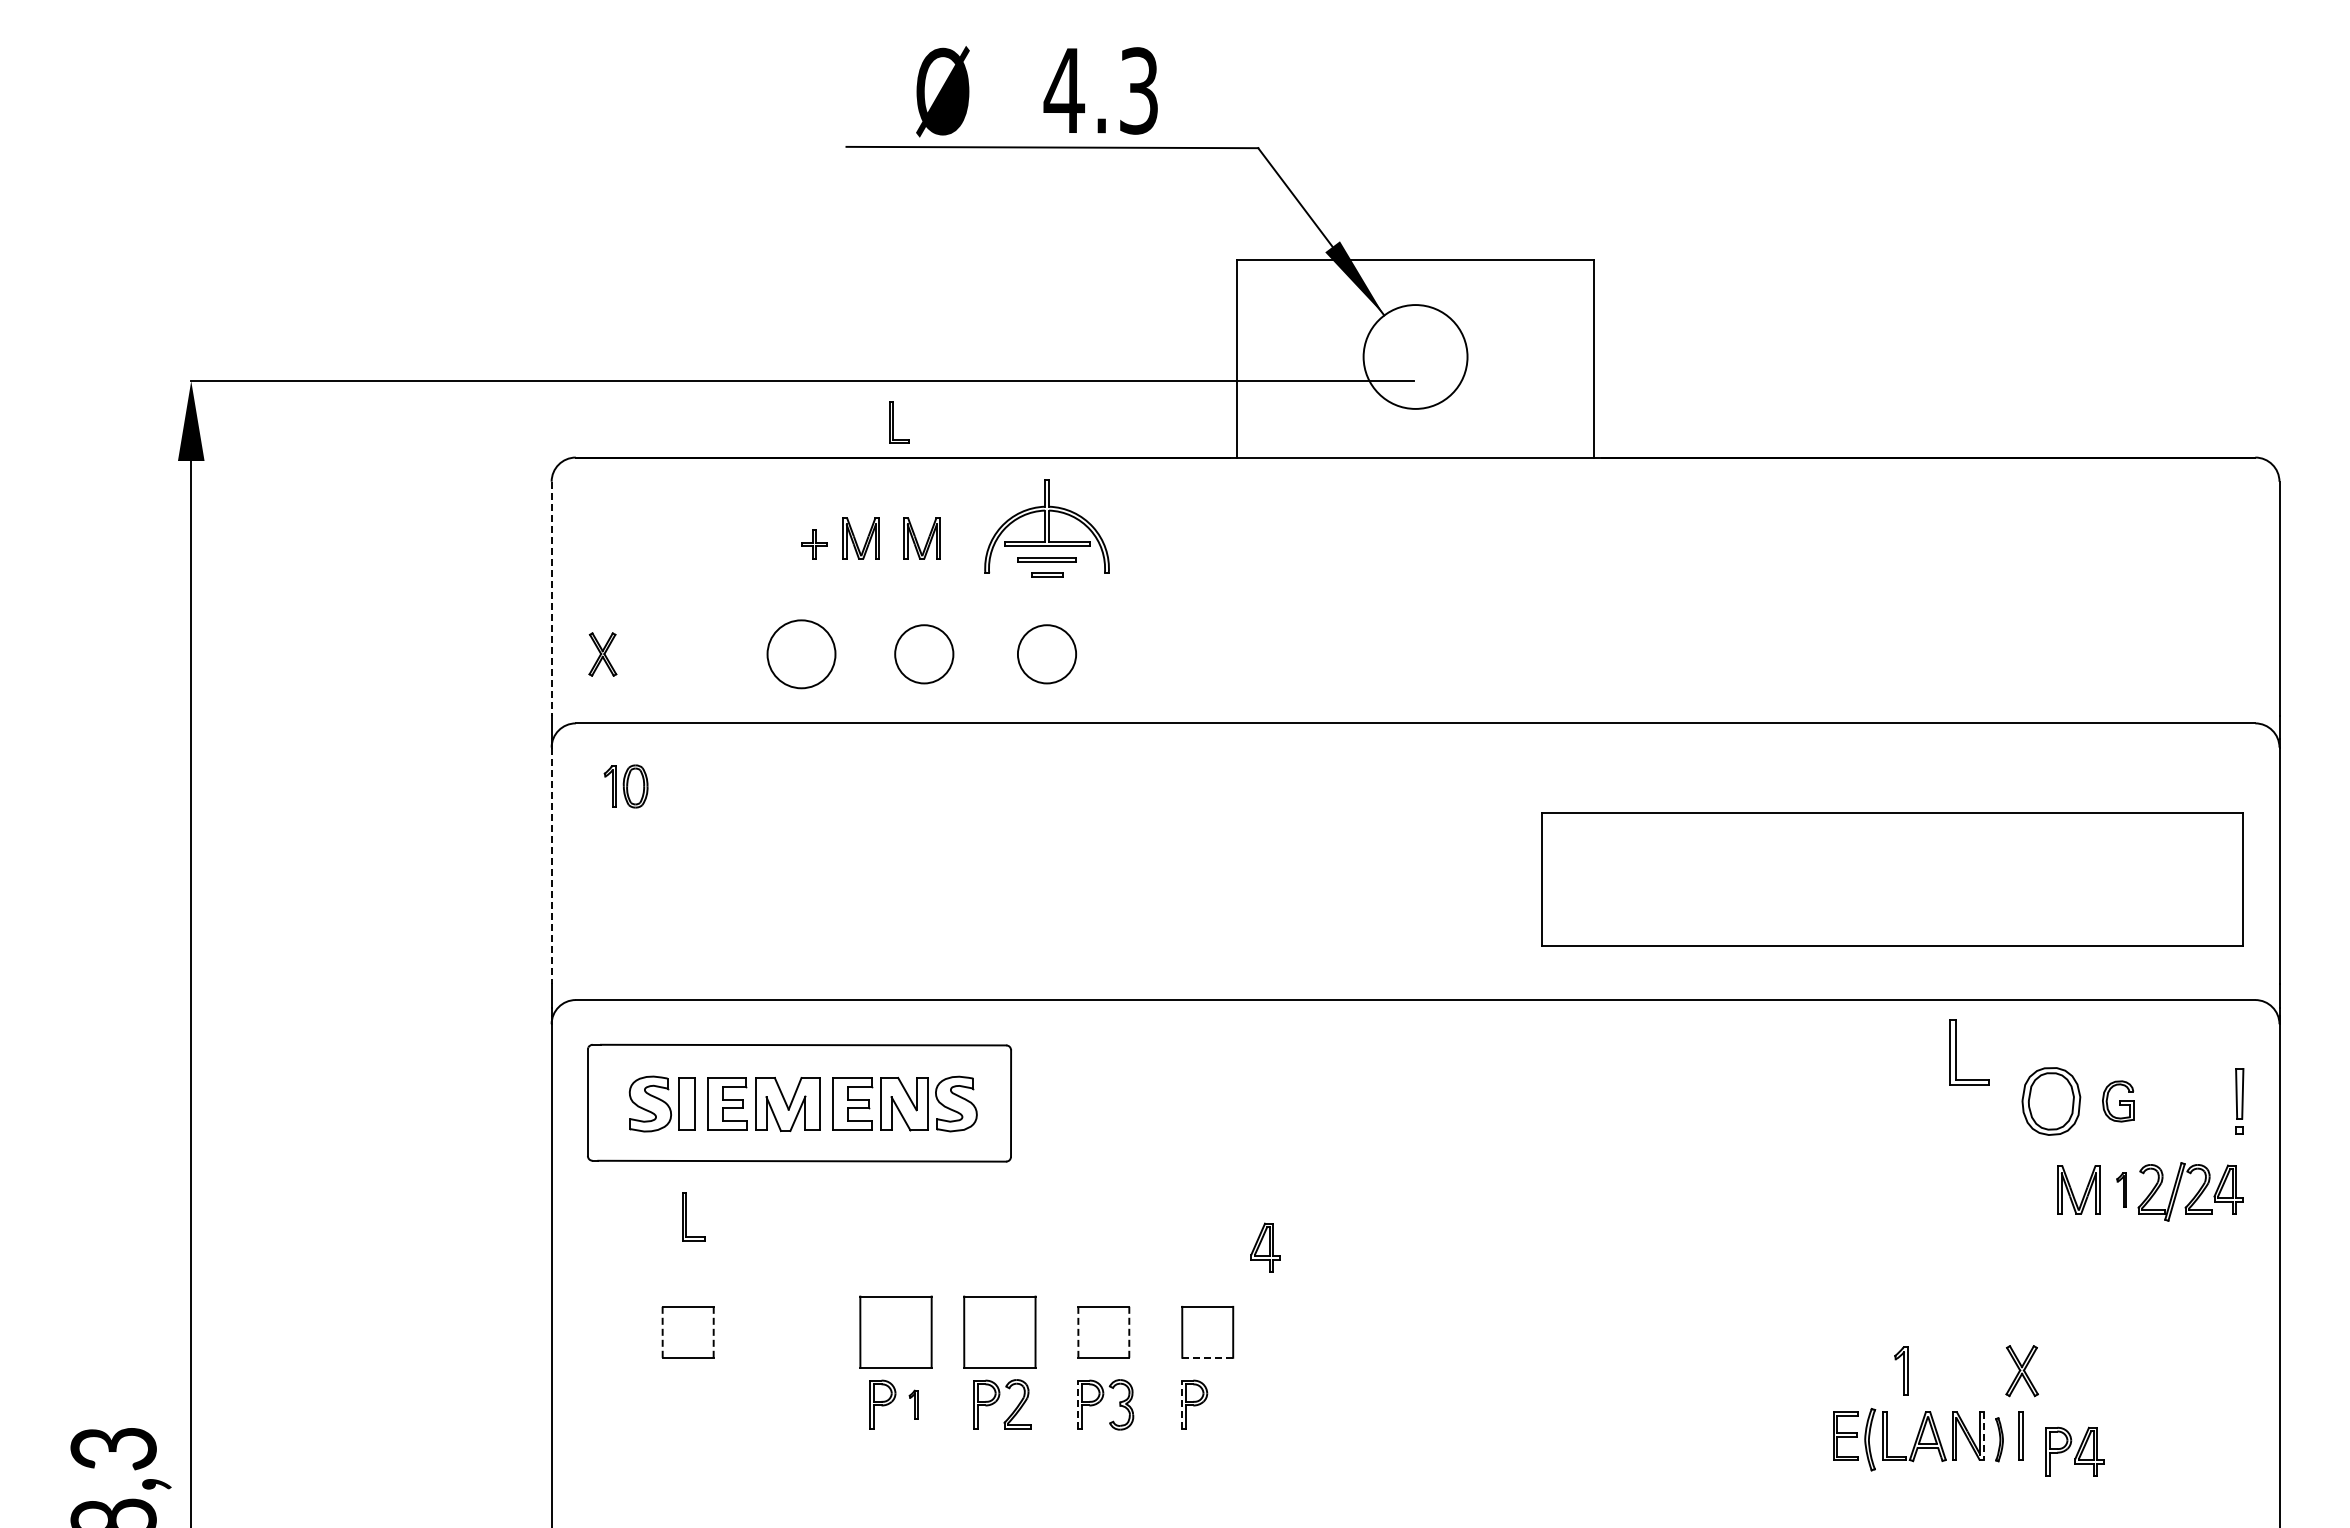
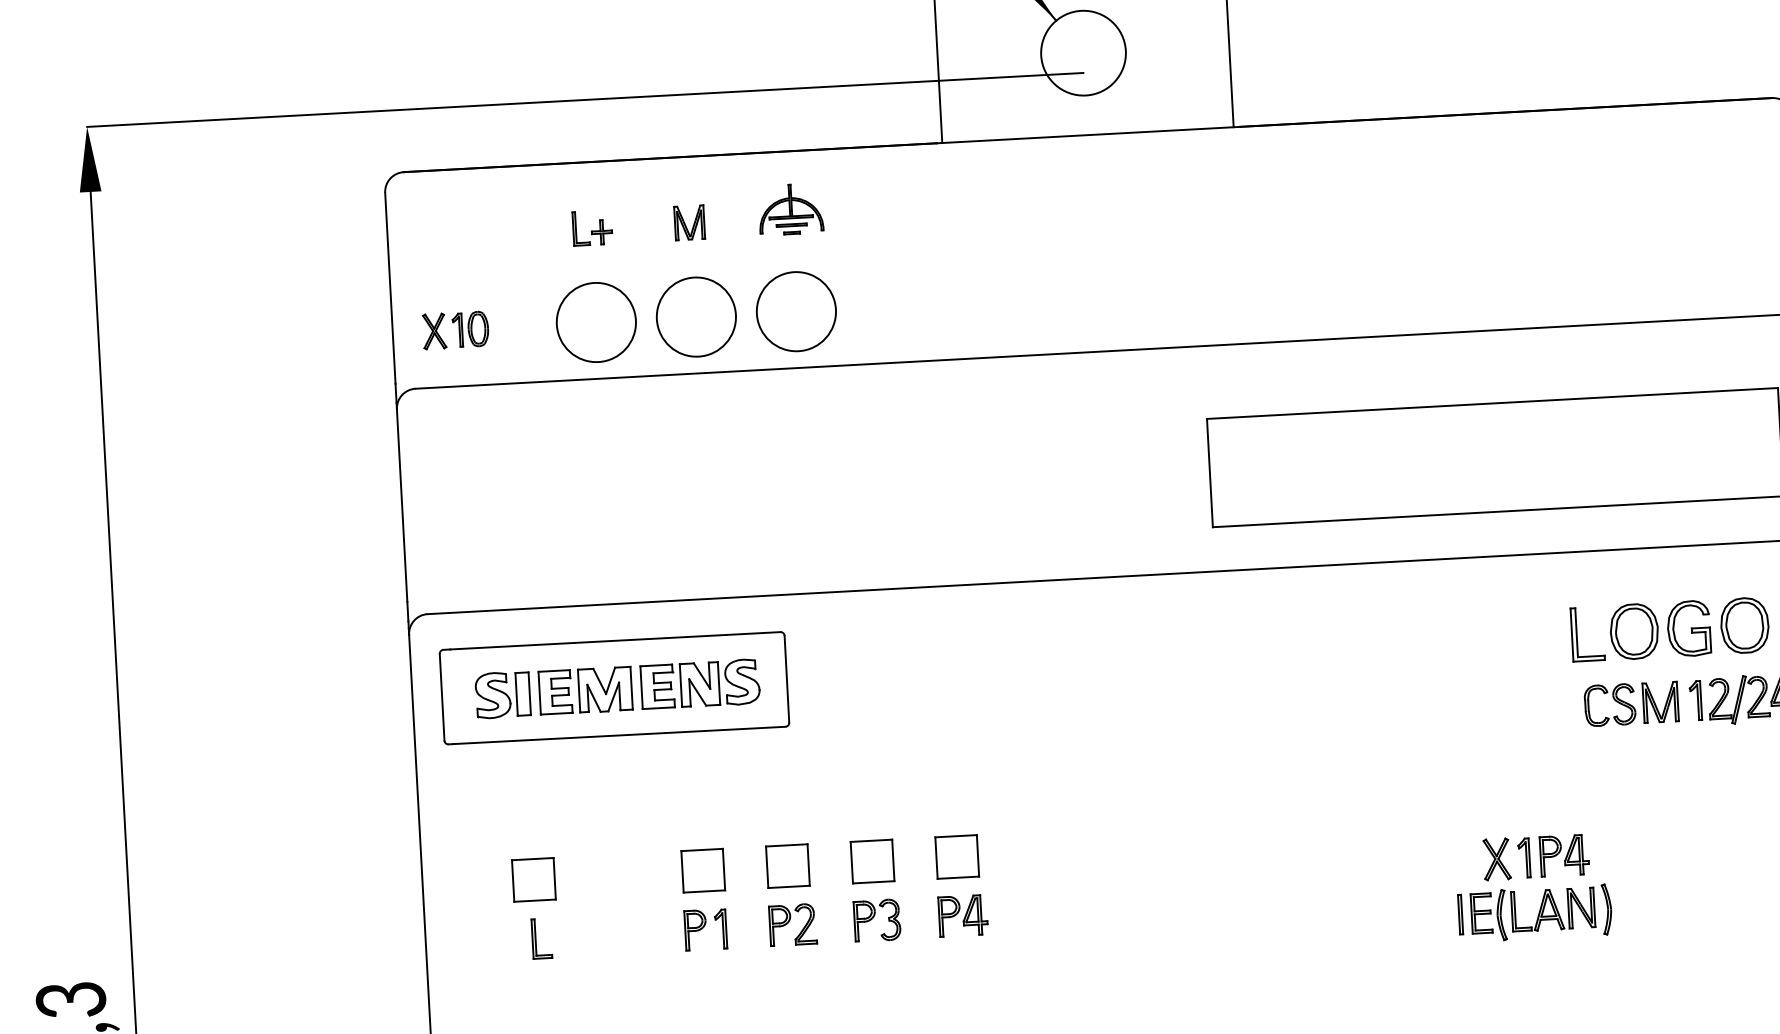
part: (899, 422) -> (581, 228), moved
part: (1046, 528) -> (790, 209), size x0.62
part: (860, 538) -> (639, 225), removed
line: (551, 599) -> (390, 288), dashed -> solid
circle: (801, 653) -> (596, 321), size x1.43
circle: (923, 653) -> (695, 316), size x1.67
circle: (1046, 653) -> (795, 311), size x1.67
part: (625, 786) -> (470, 329), moved
line: (551, 866) -> (402, 506), dashed -> solid
part: (1956, 1052) -> (1577, 634), moved
part: (2186, 1100) -> (1744, 624), added
part: (2117, 1101) -> (1688, 628), size x1.67
part: (2022, 1184) -> (1614, 700), added
part: (2121, 1189) -> (1695, 700), size x1.43
part: (686, 1216) -> (535, 938), moved
part: (1265, 1247) -> (974, 914), moved
line: (1129, 1331) -> (893, 859), dashed -> solid
line: (662, 1332) -> (513, 881), dashed -> solid
line: (713, 1332) -> (554, 878), dashed -> solid
part: (895, 1332) -> (702, 870), size x0.71
part: (999, 1332) -> (787, 866), size x0.71
line: (1078, 1332) -> (851, 862), dashed -> solid
line: (1208, 1357) -> (958, 877), dashed -> solid
part: (2021, 1371) -> (1496, 859), moved
part: (913, 1404) -> (720, 928), size x1.67
line: (1077, 1404) -> (854, 921), dashed -> solid
line: (1181, 1404) -> (939, 916), dashed -> solid
part: (2020, 1435) -> (1460, 914), moved
line: (1984, 1436) -> (1594, 907), dashed -> solid
part: (1999, 1439) -> (1607, 909), size x1.43
part: (2074, 1451) -> (1564, 855), moved

